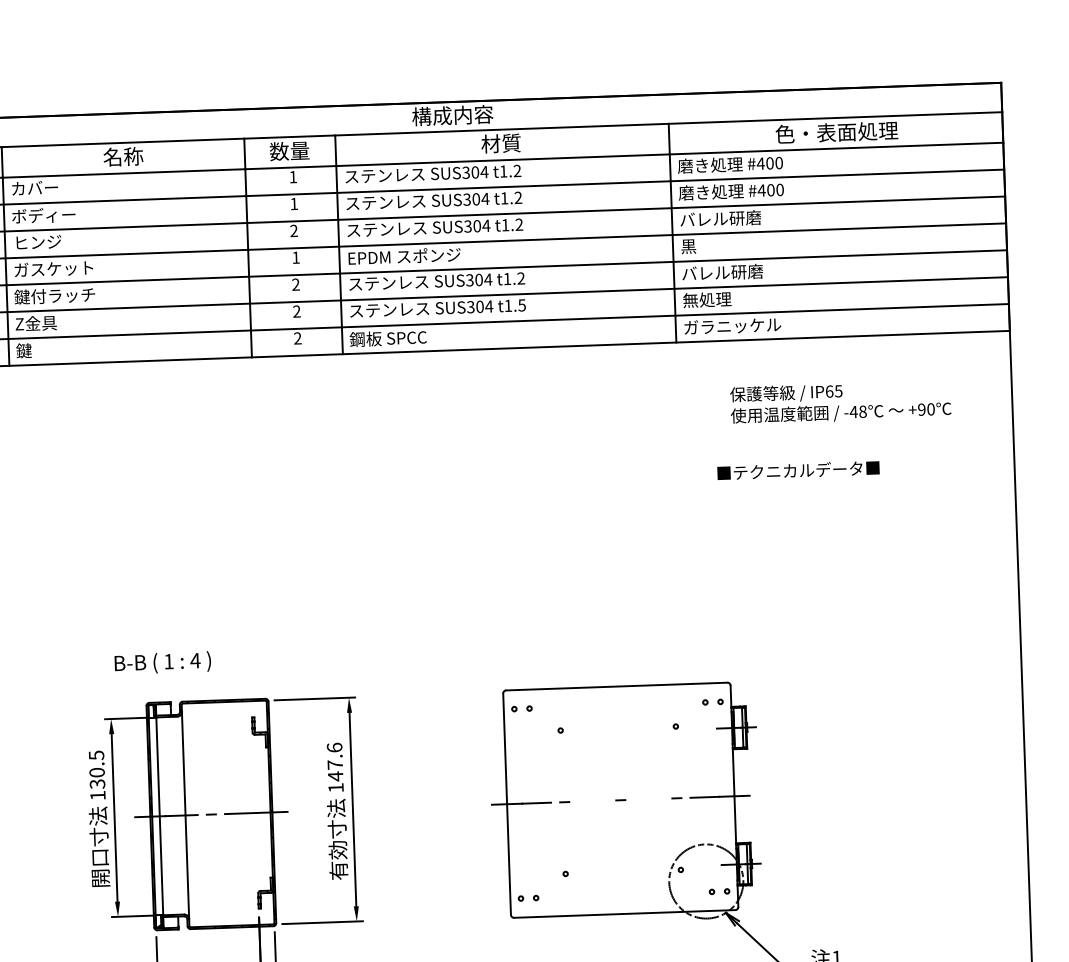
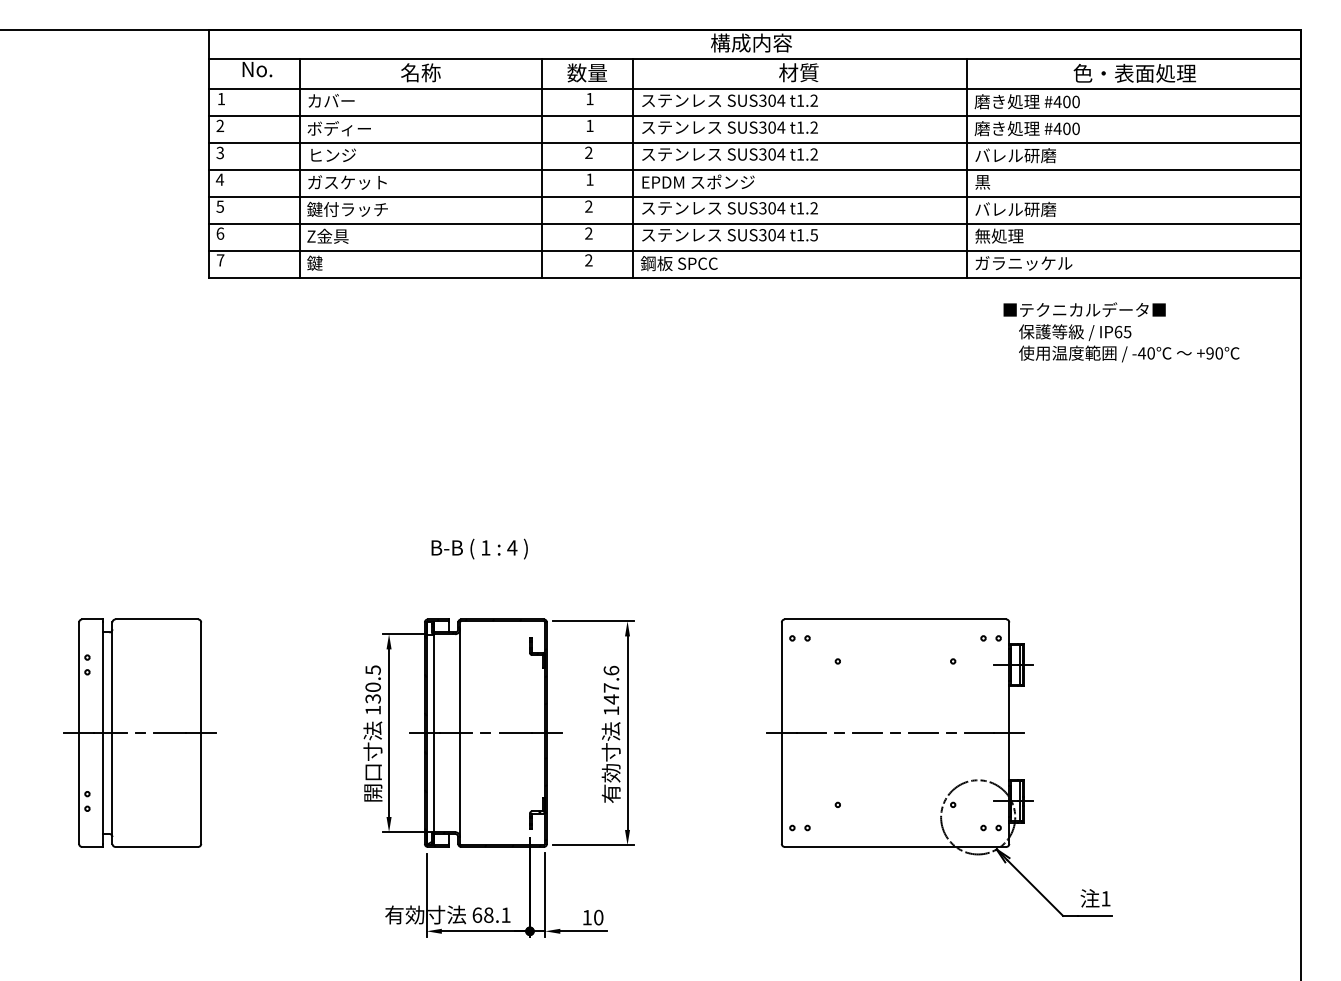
text: (862, 411) -> (1150, 353), -48 -> -40
text: (798, 470) -> (1084, 309), moved
text: (162, 662) -> (479, 548), moved
line: (648, 799) -> (923, 733), added
line: (592, 801) -> (867, 733), added

